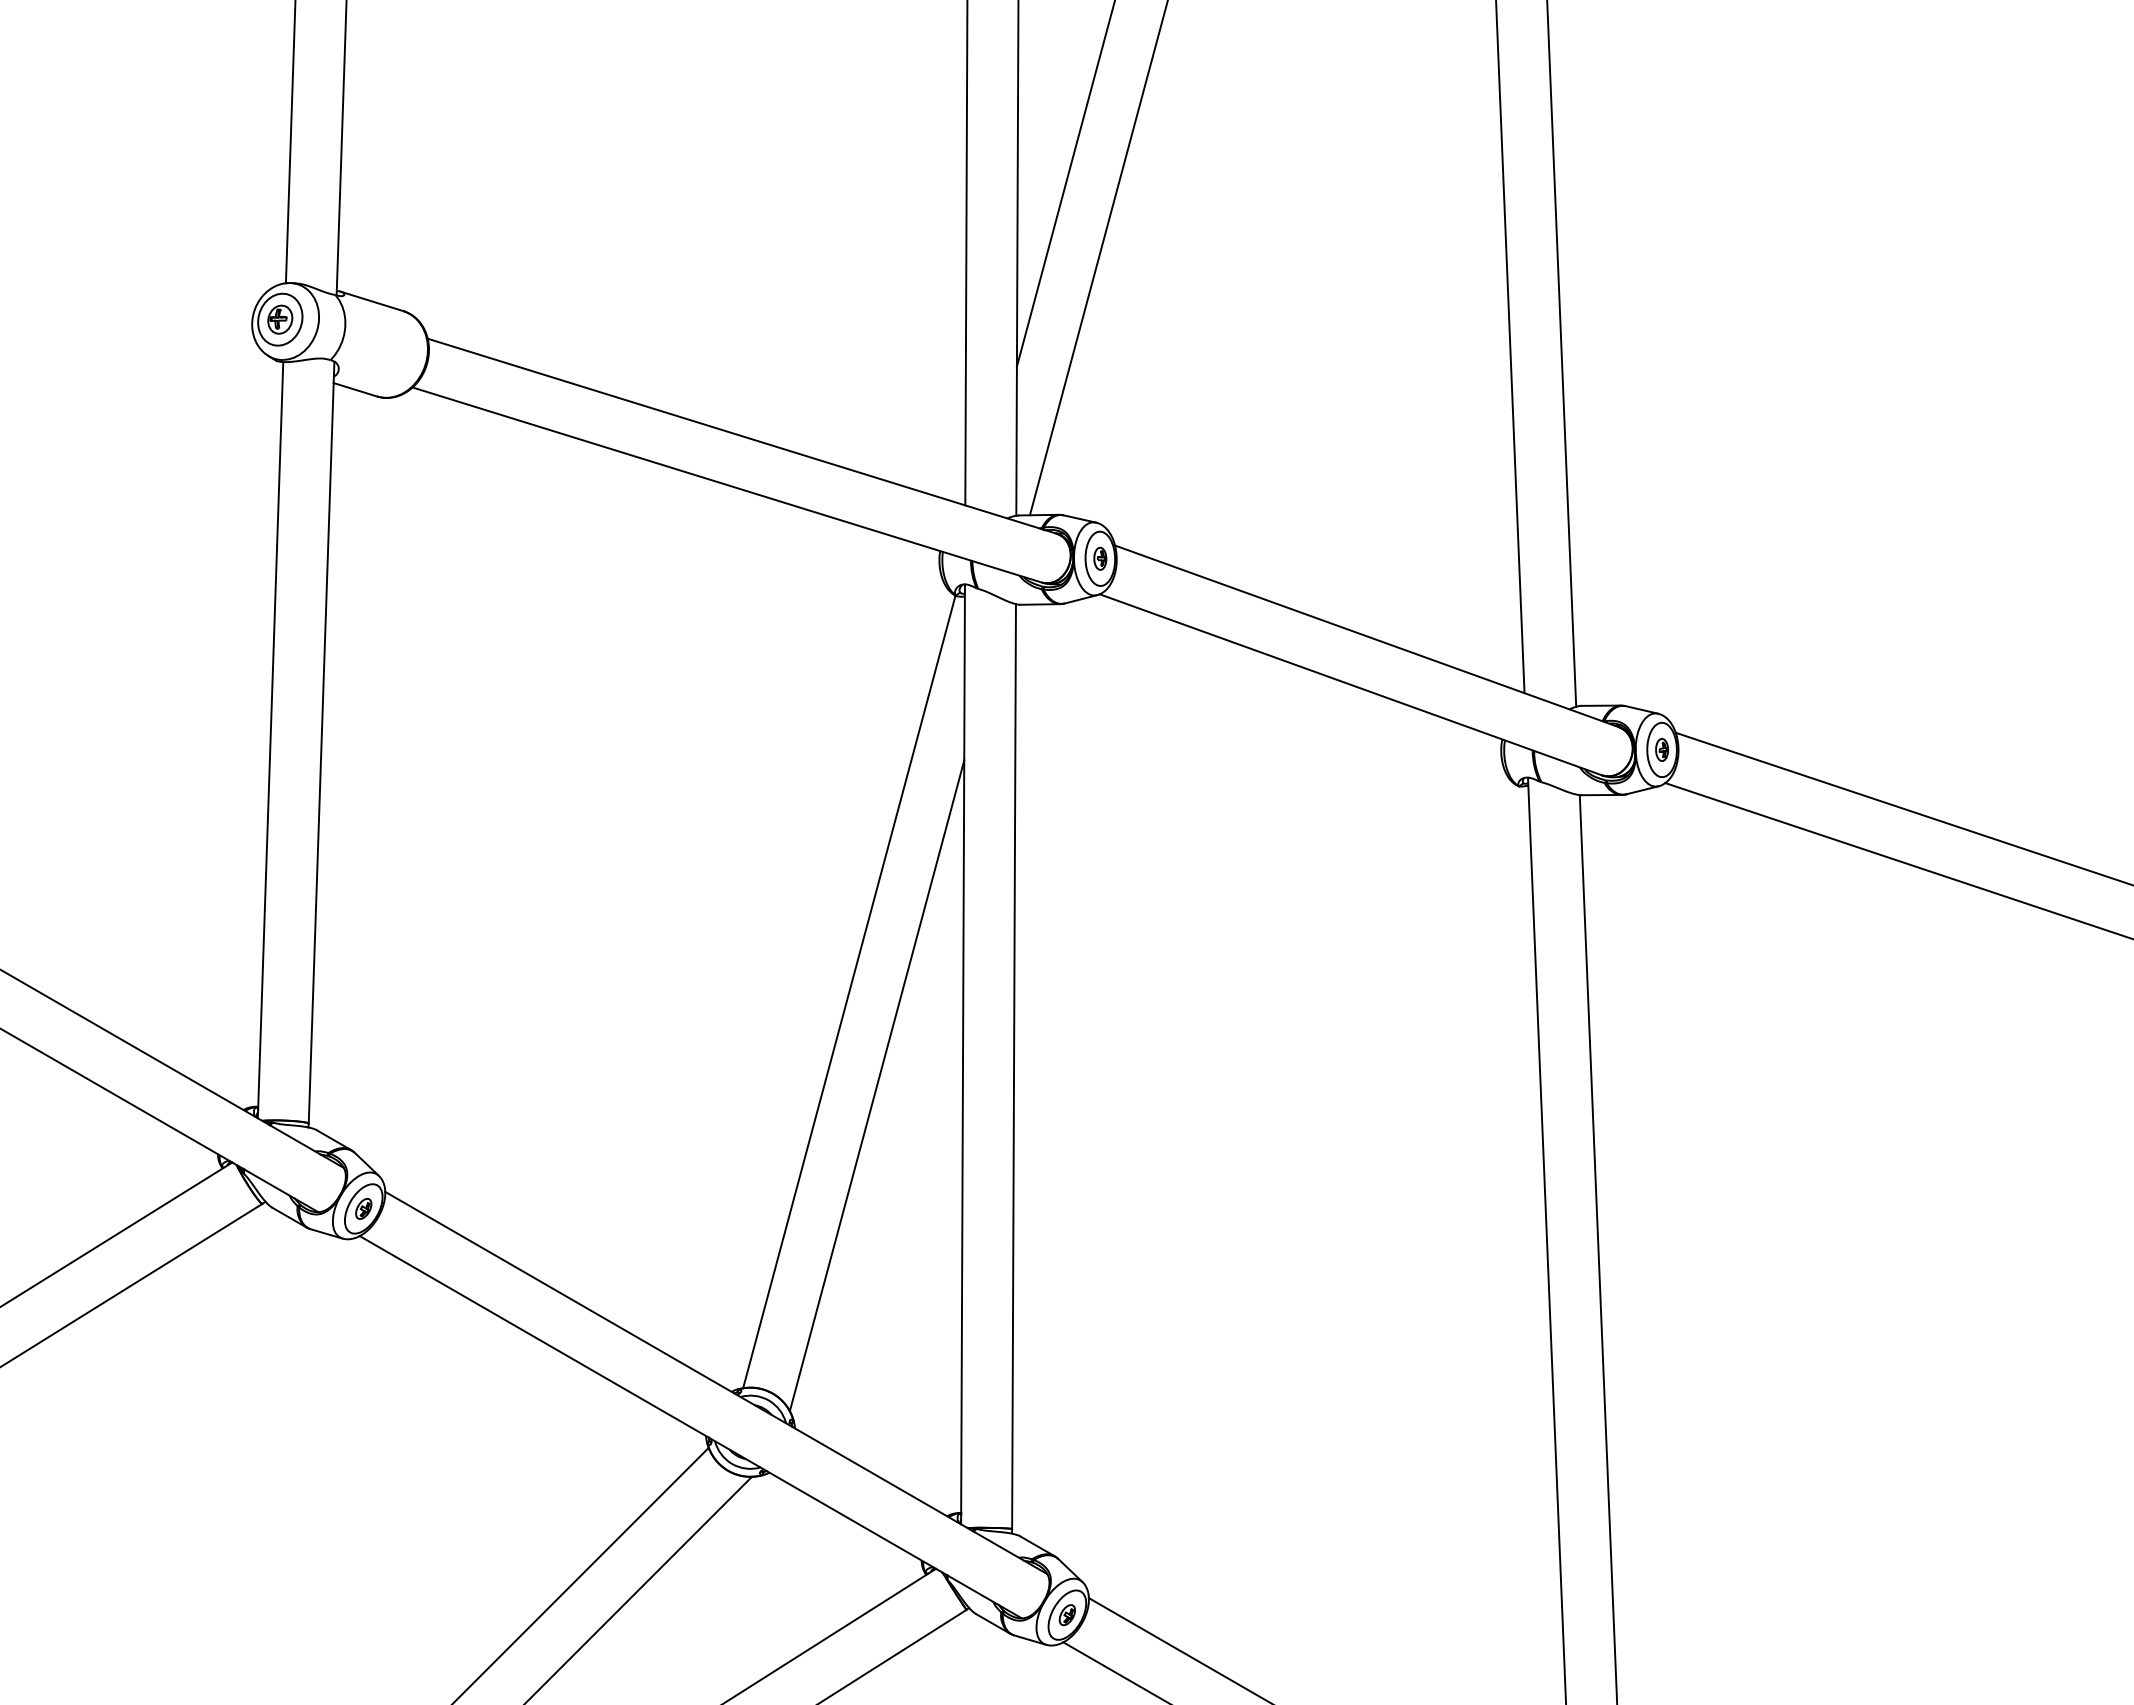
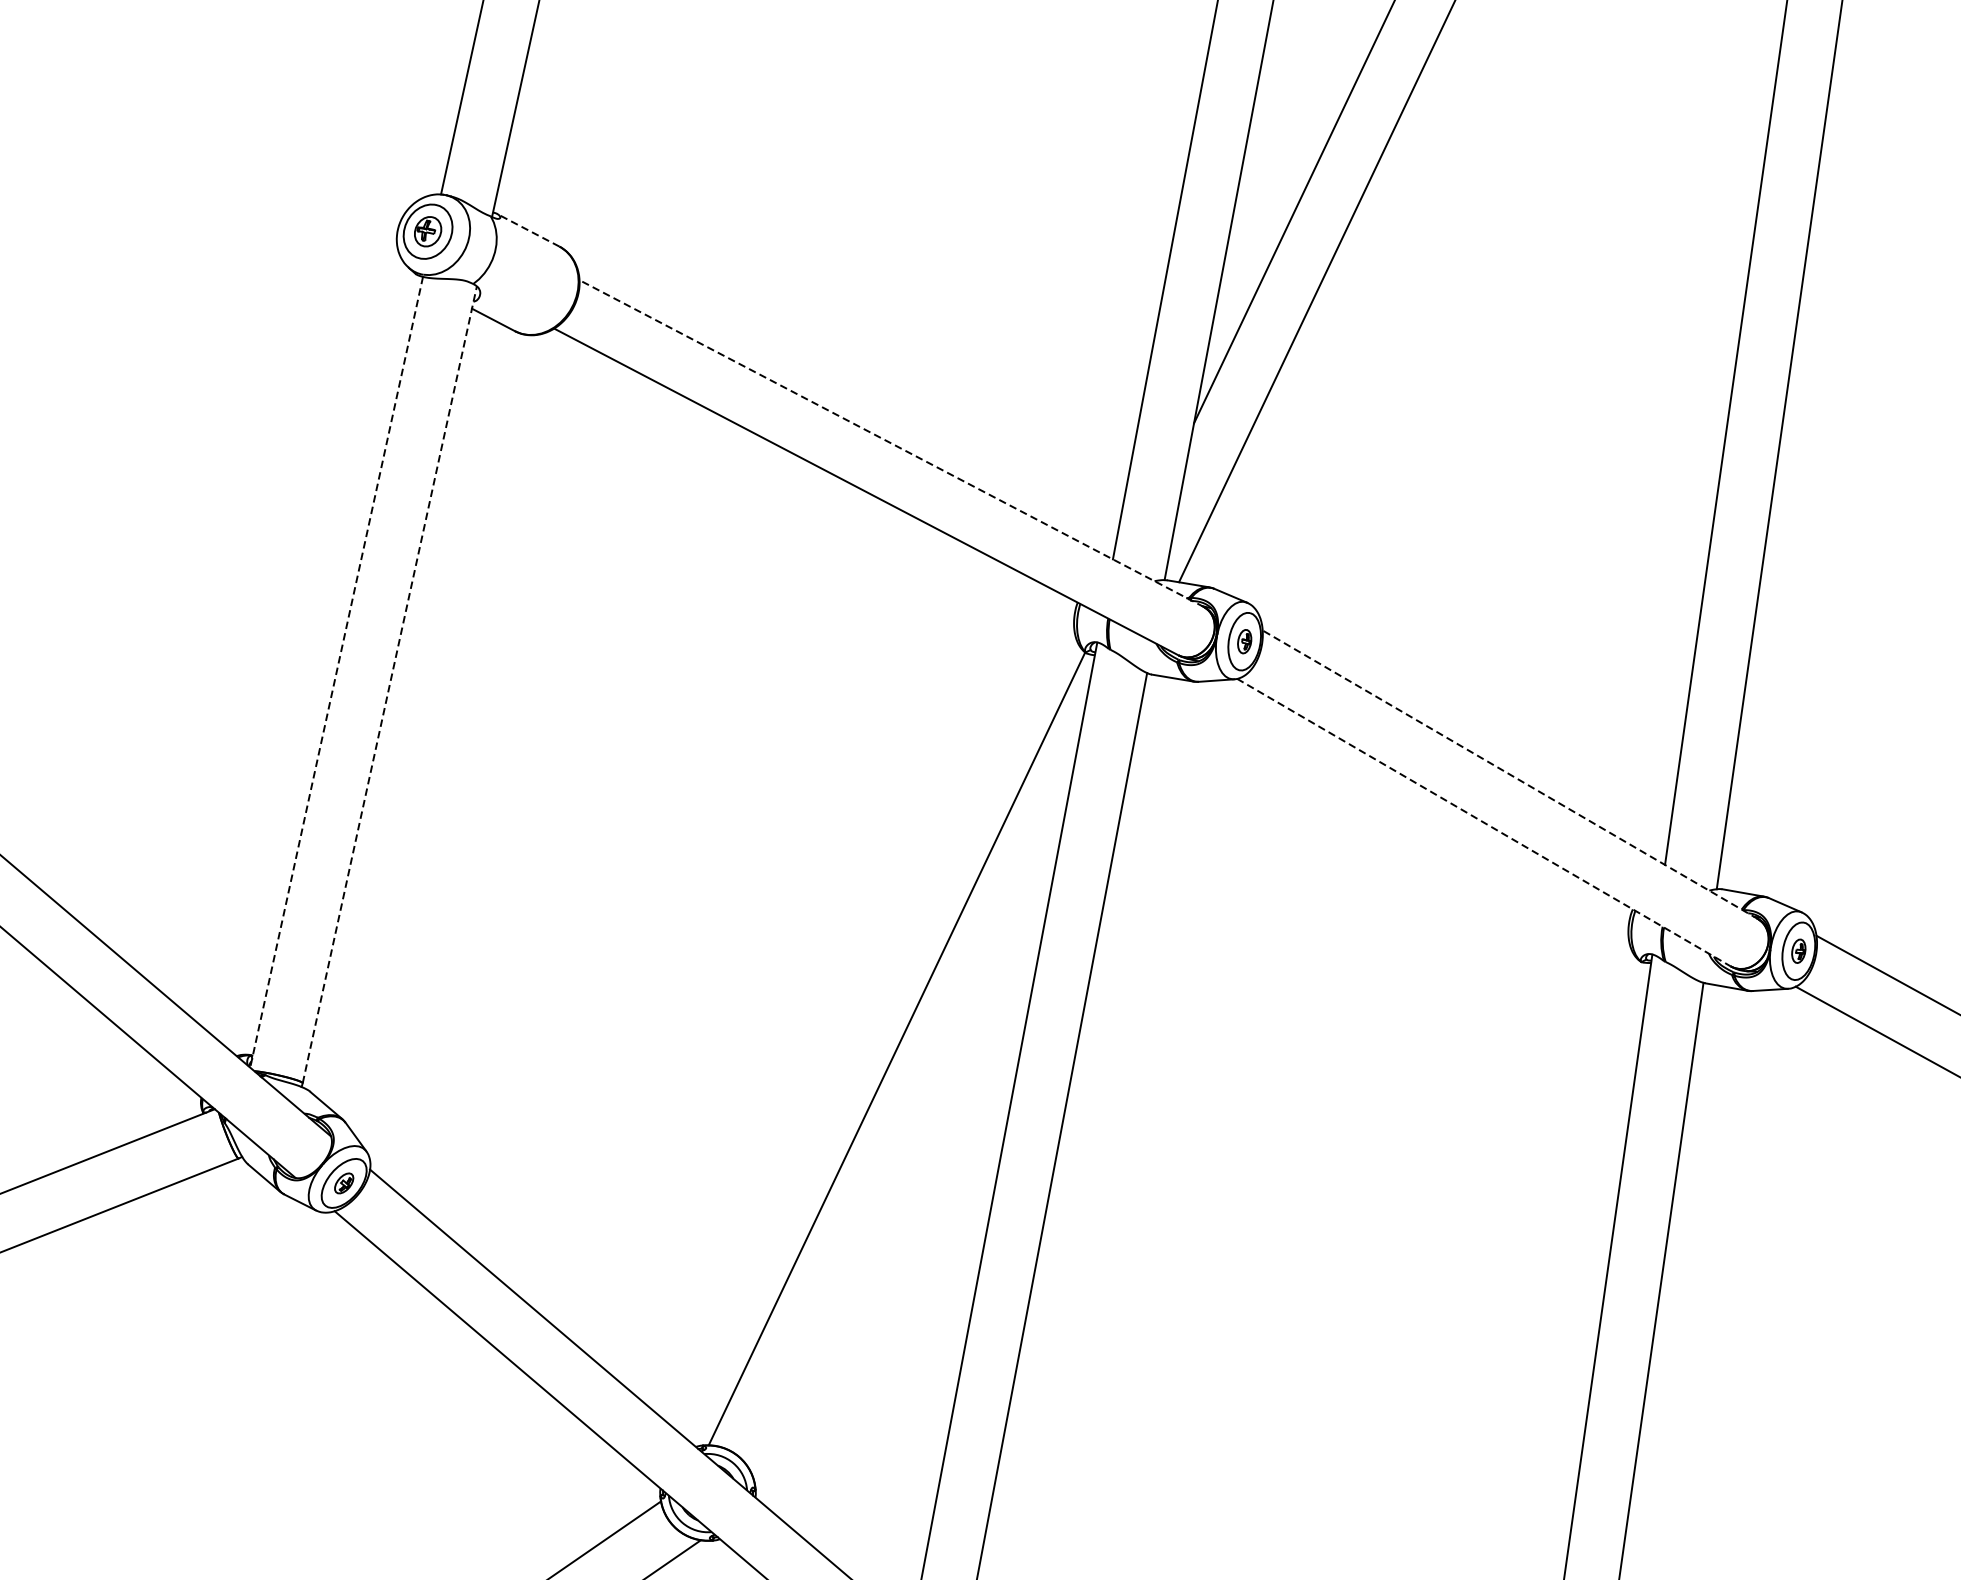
line: (371, 301) -> (527, 230), solid -> dashed
line: (741, 436) -> (890, 443), solid -> dashed
line: (1366, 636) -> (1509, 774), solid -> dashed
line: (1350, 684) -> (1483, 822), solid -> dashed
line: (270, 740) -> (336, 672), solid -> dashed
line: (321, 742) -> (389, 684), solid -> dashed
line: (876, 1085) -> (907, 1152), removed

